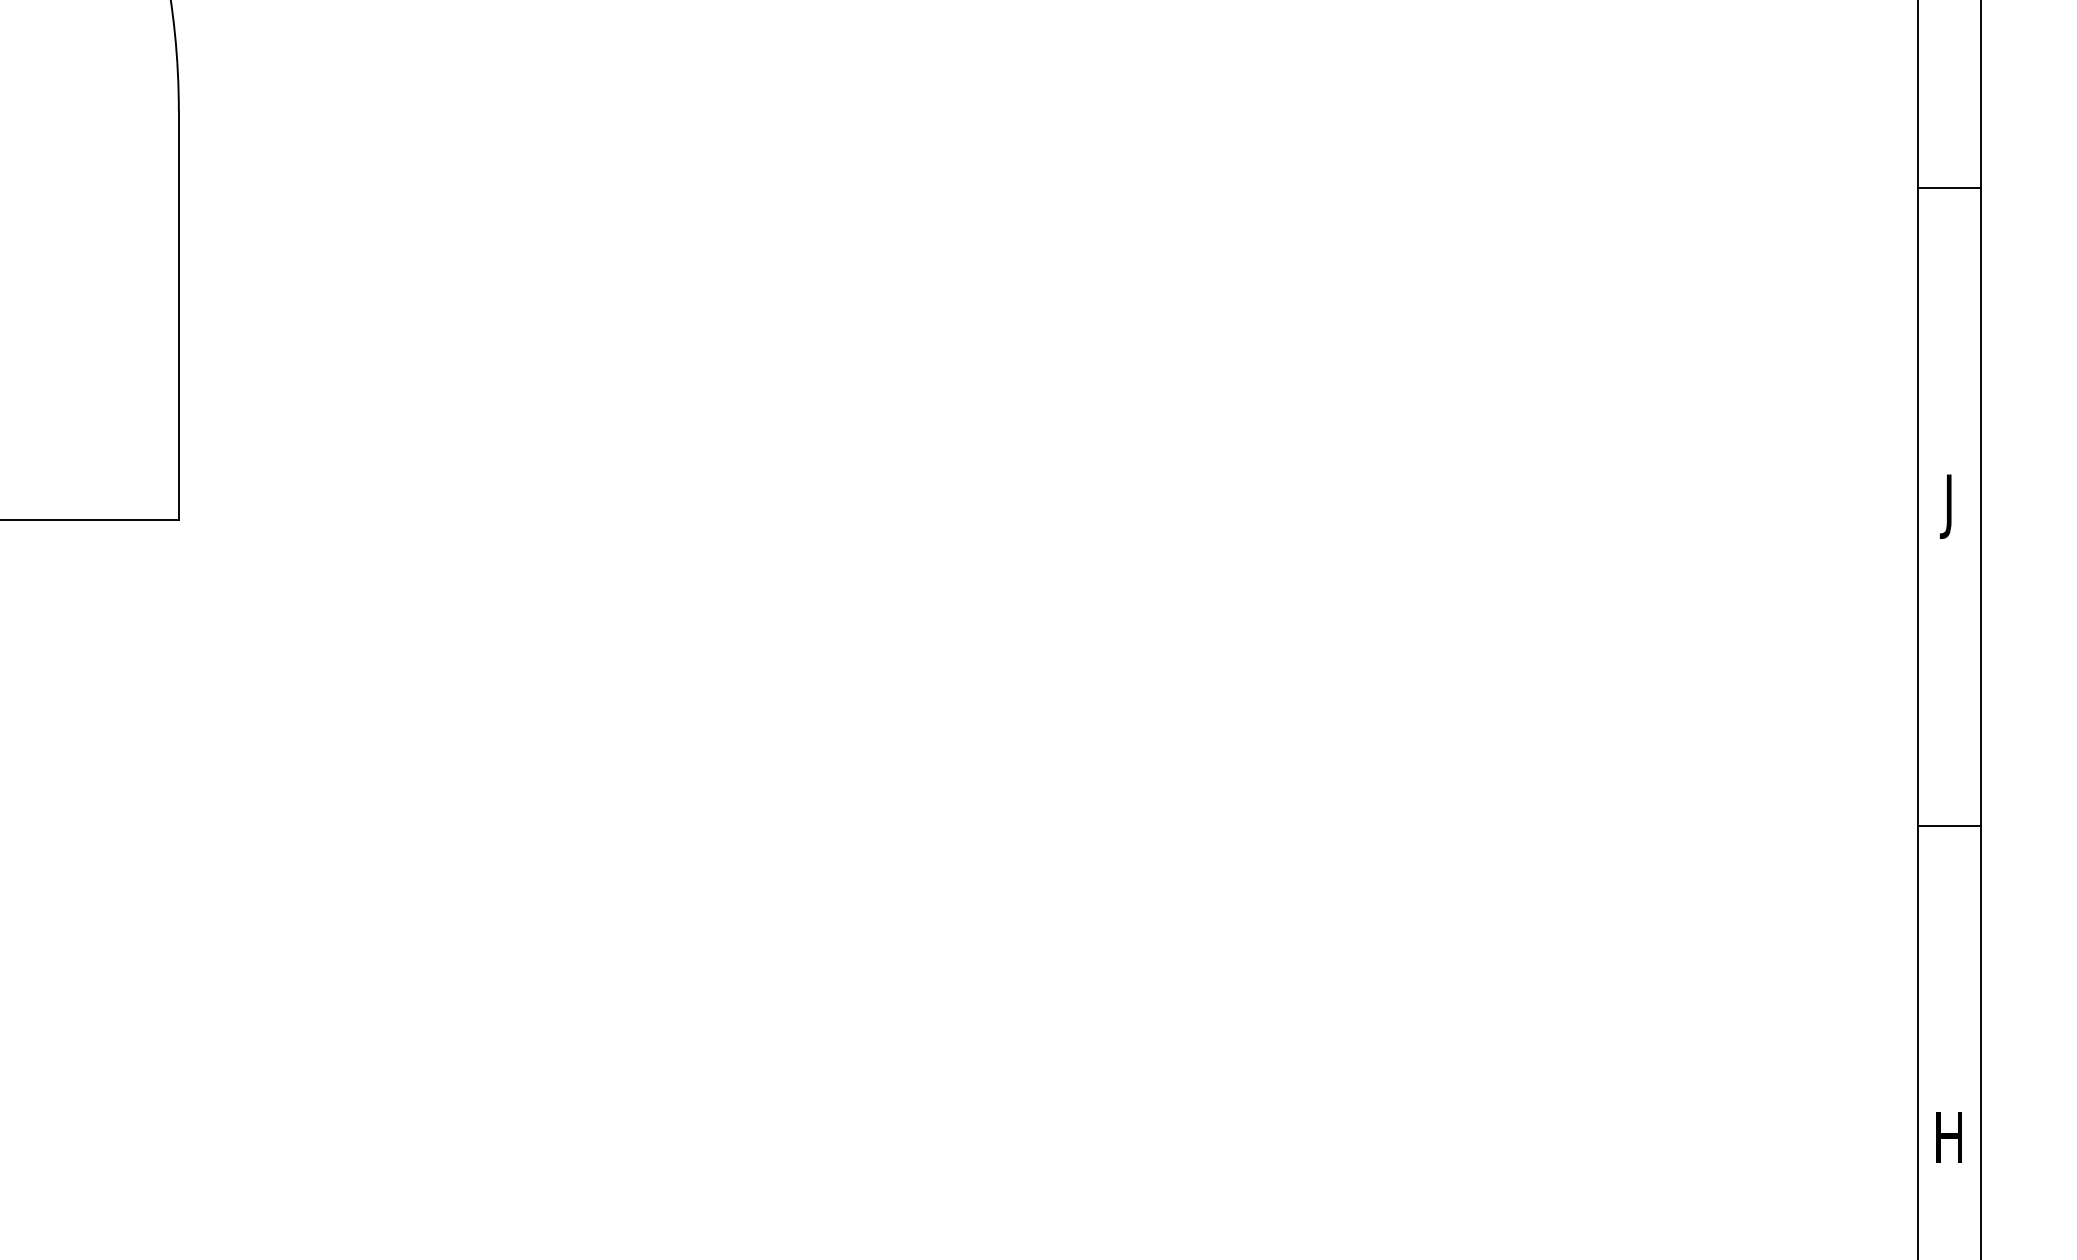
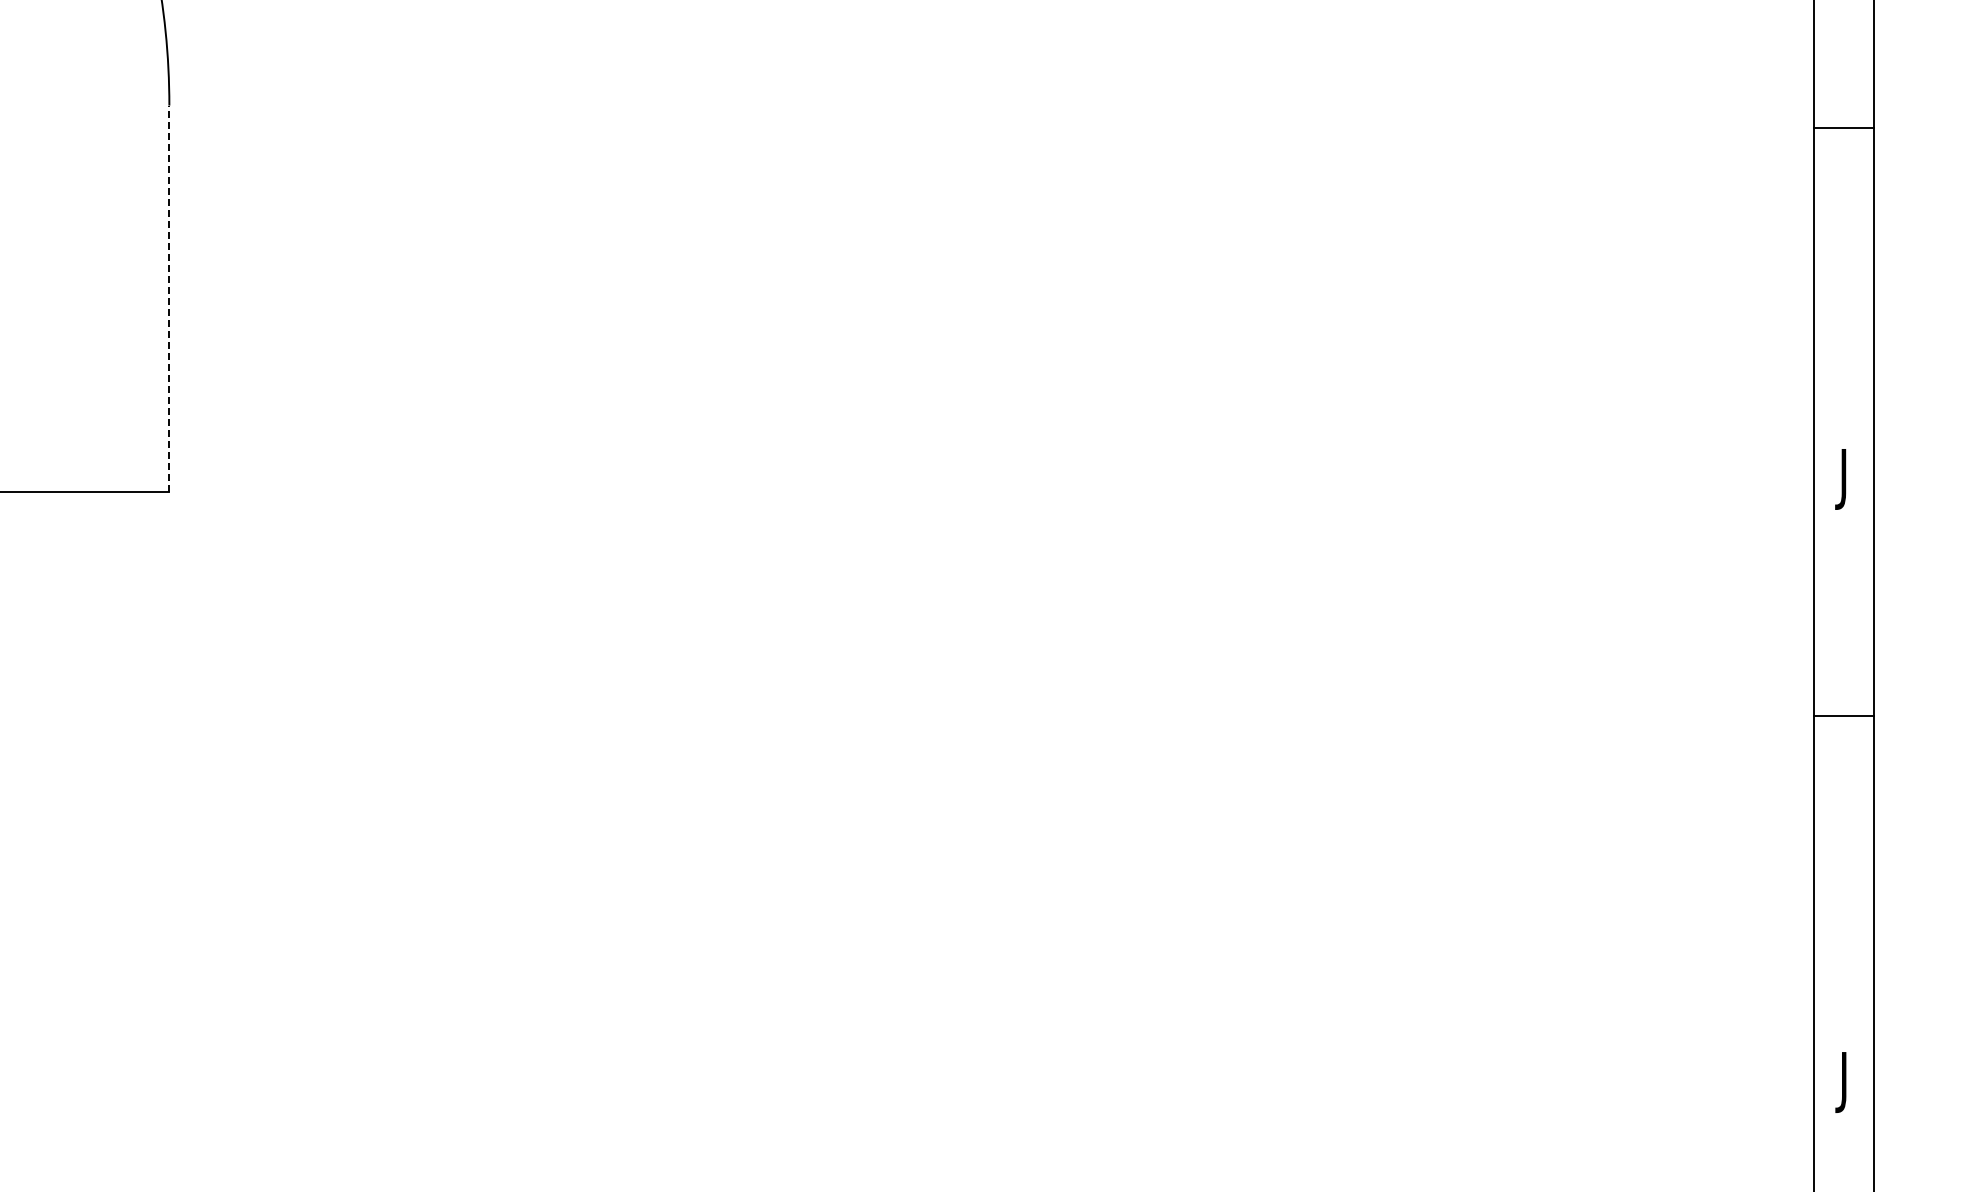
line: (1949, 188) -> (1844, 128), moved
line: (178, 315) -> (169, 298), solid -> dashed
line: (1949, 826) -> (1844, 716), moved
text: (1948, 1144) -> (1843, 1082), H -> J

